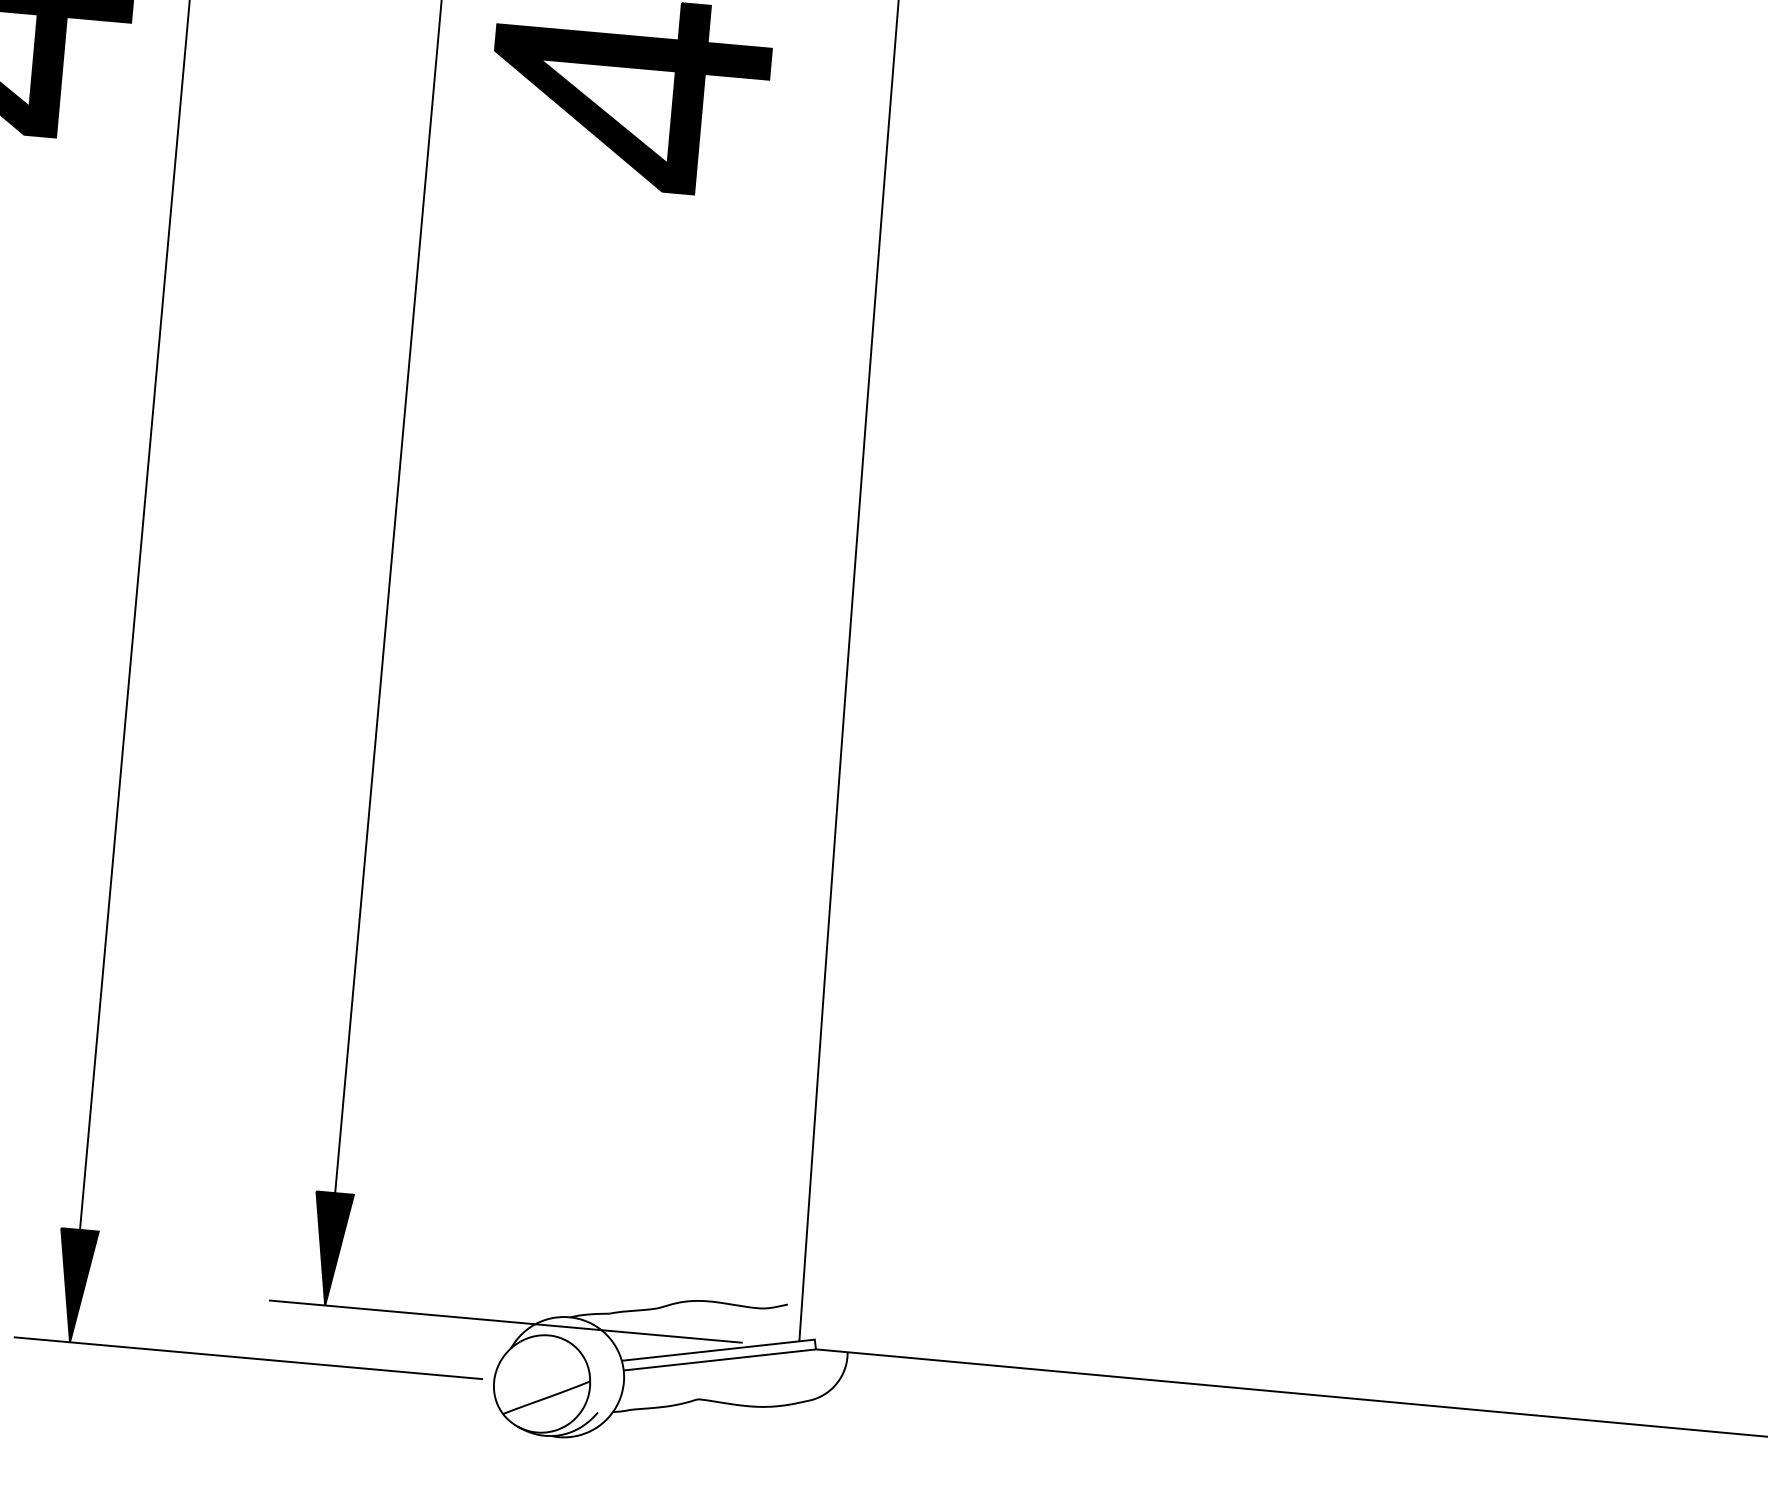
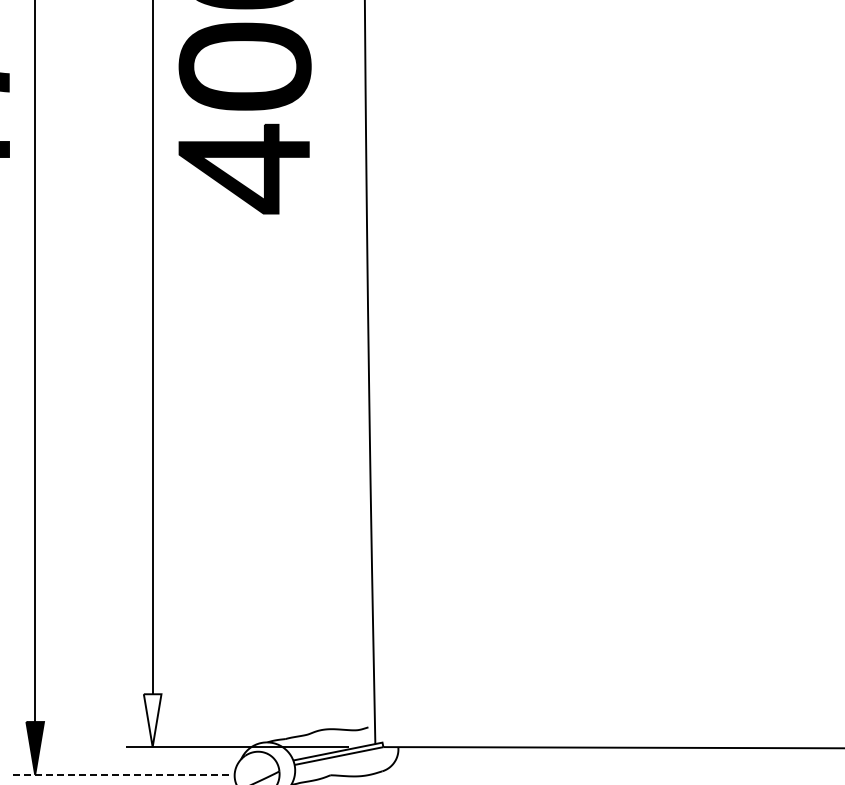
fill: (329, 1248) -> (152, 720), removed
line: (247, 1357) -> (118, 774), solid -> dashed

